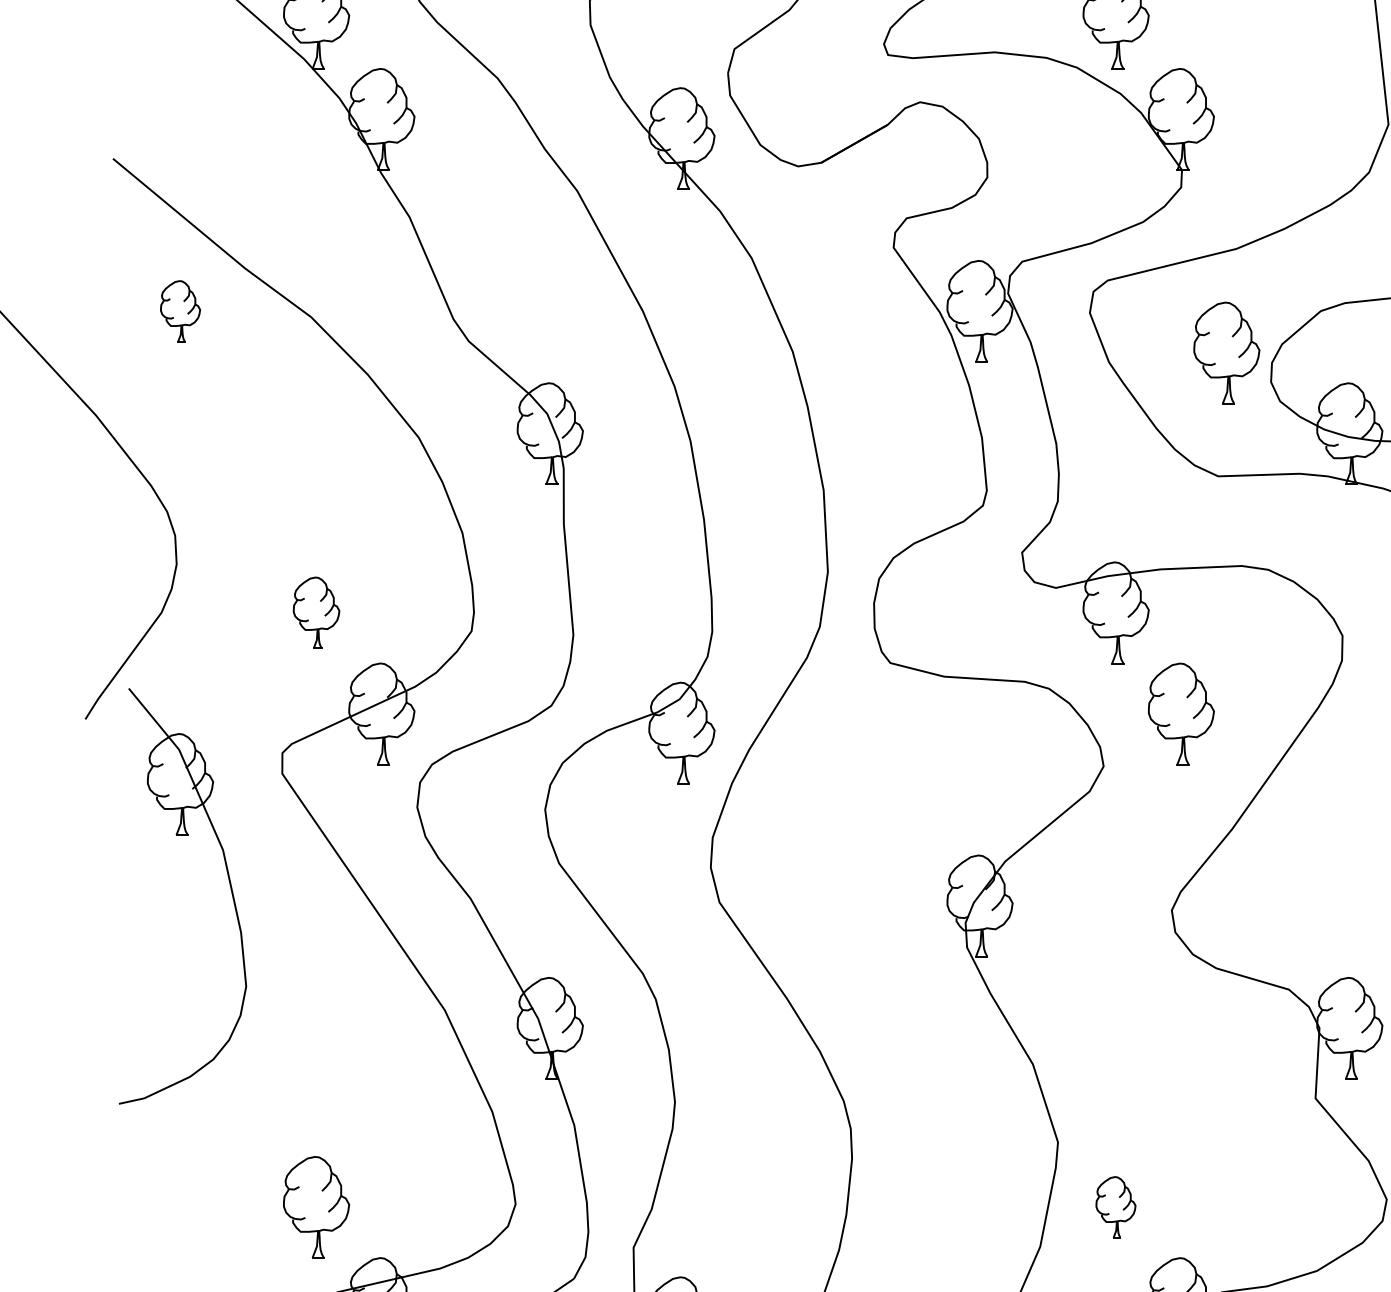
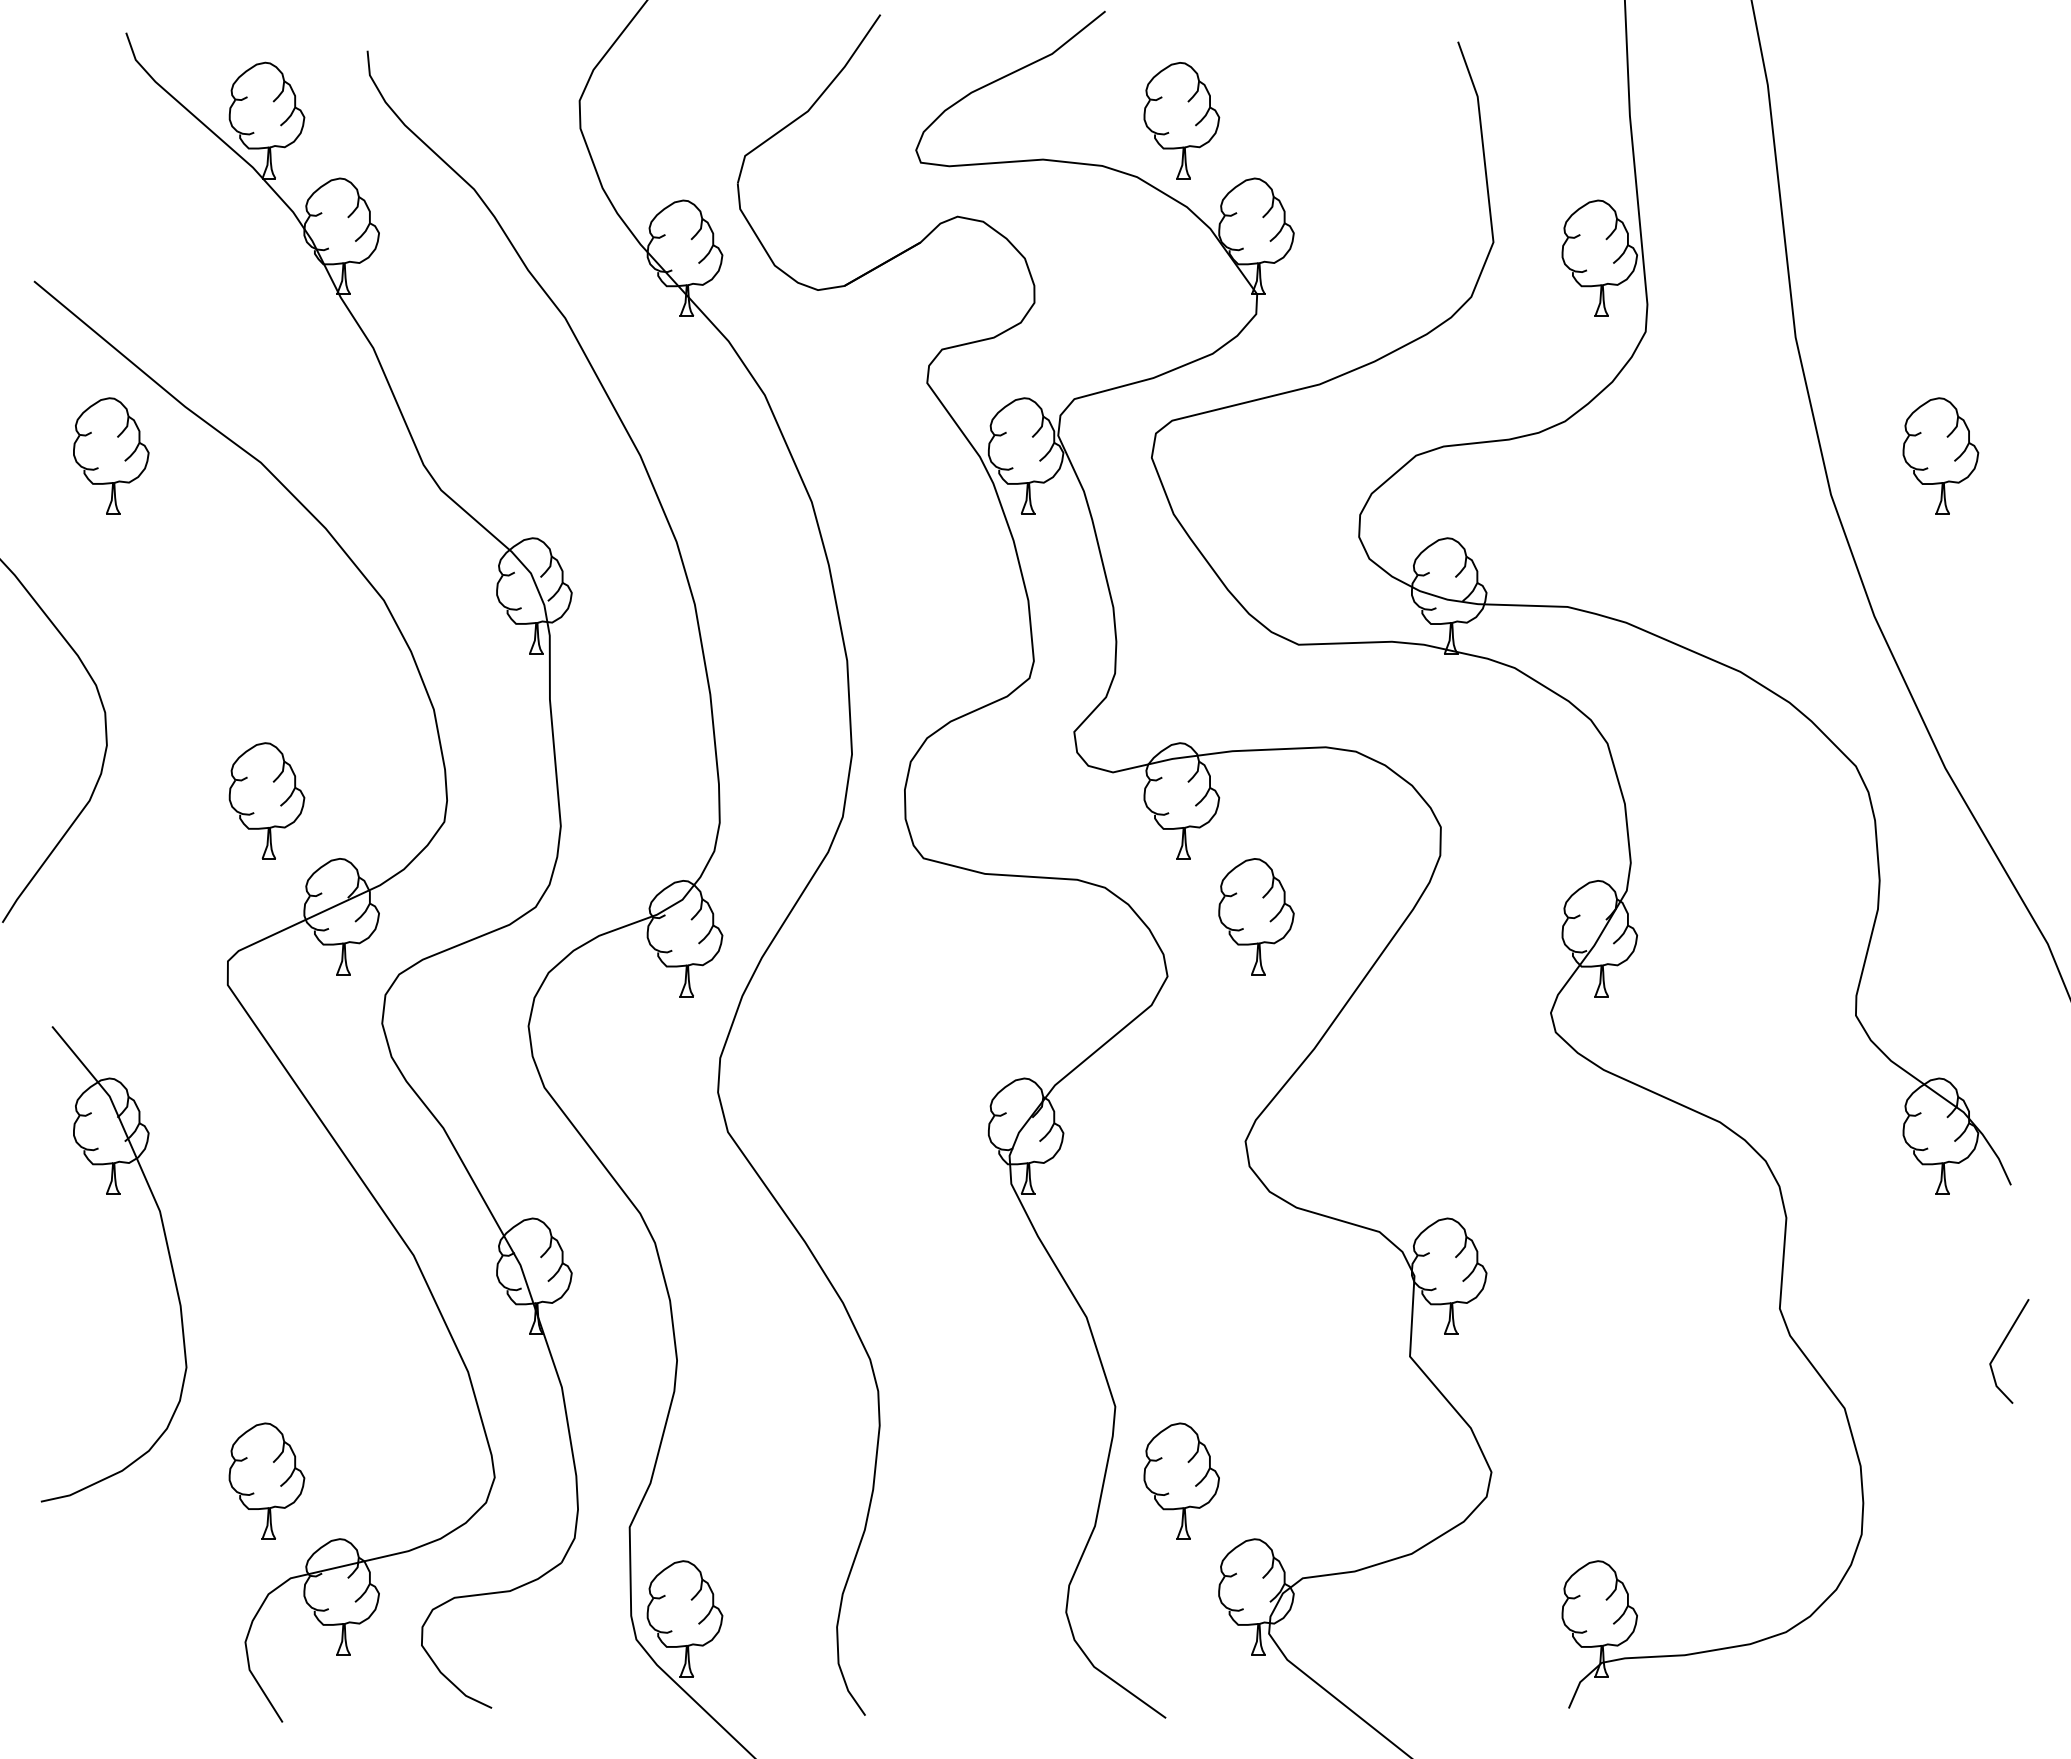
part: (180, 310) -> (111, 455), size x1.67
part: (1226, 352) -> (1308, 503), removed
part: (316, 612) -> (266, 800), size x1.43
part: (229, 885) -> (167, 1251), moved
part: (1115, 1206) -> (1181, 1480), size x1.67

